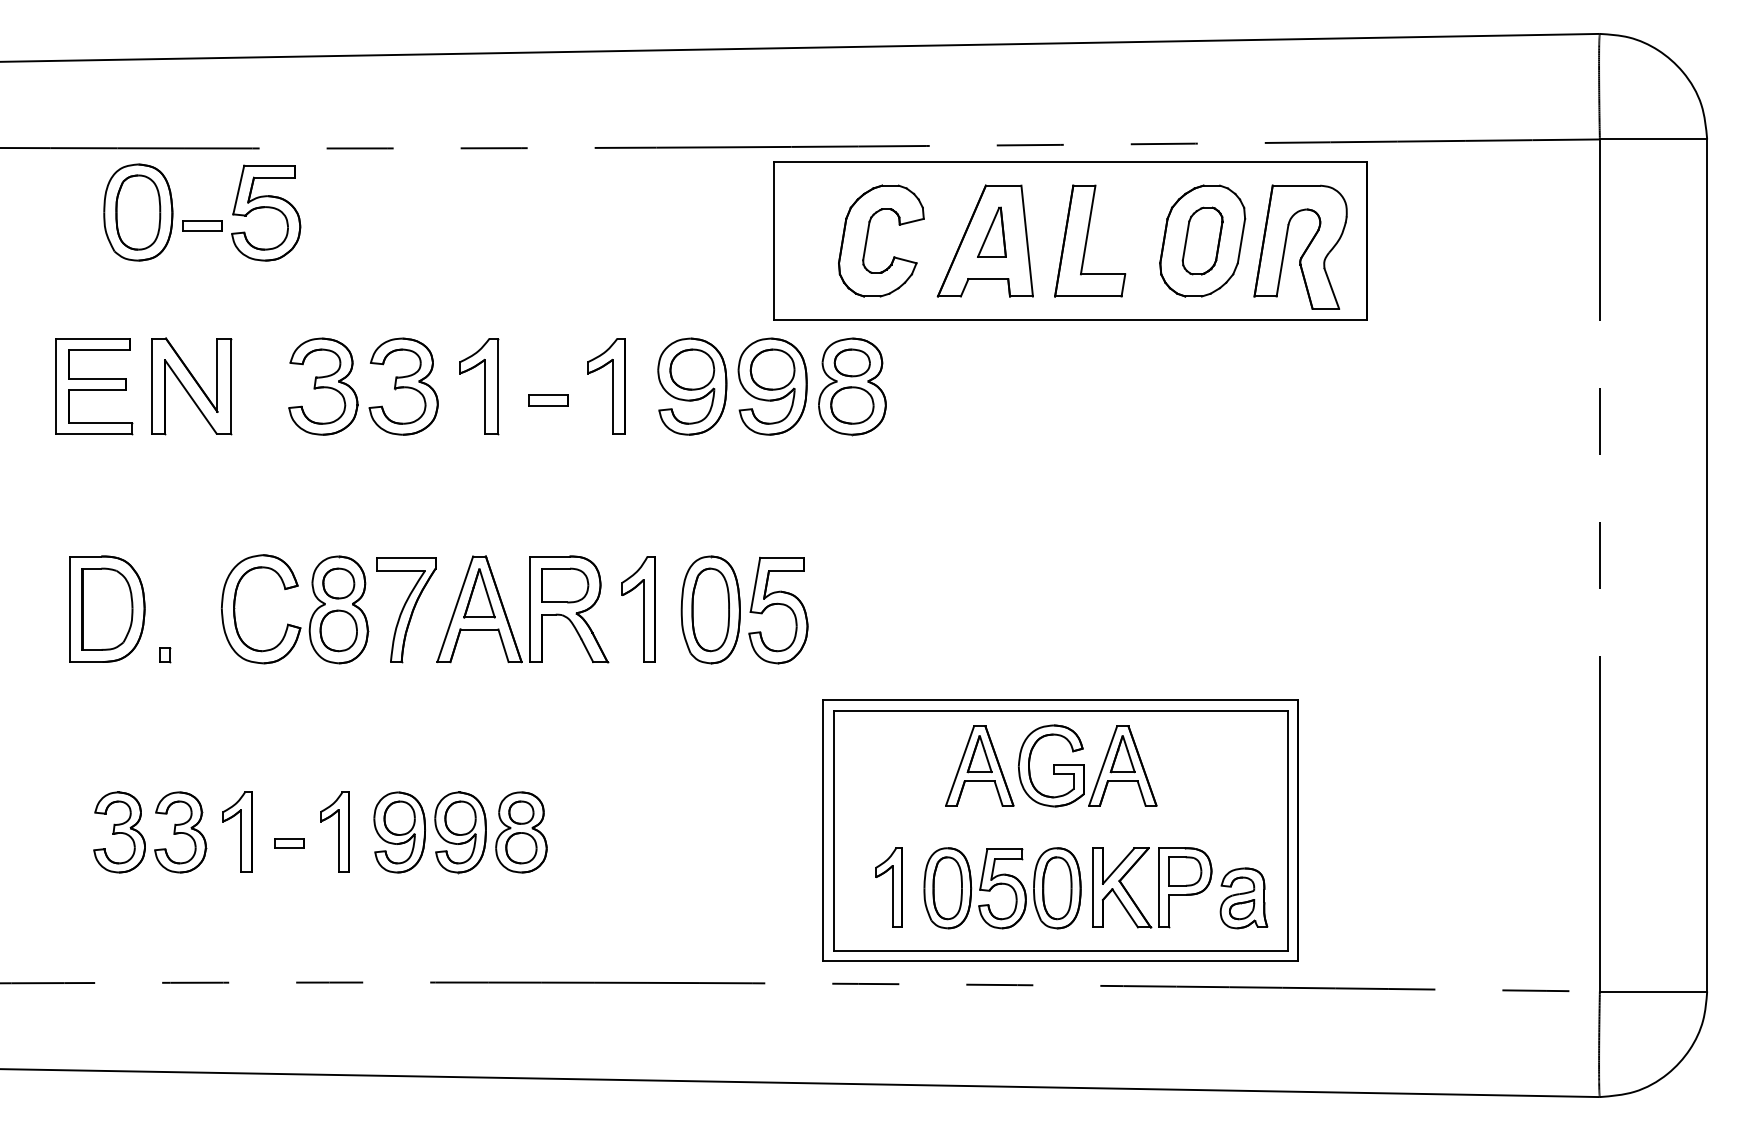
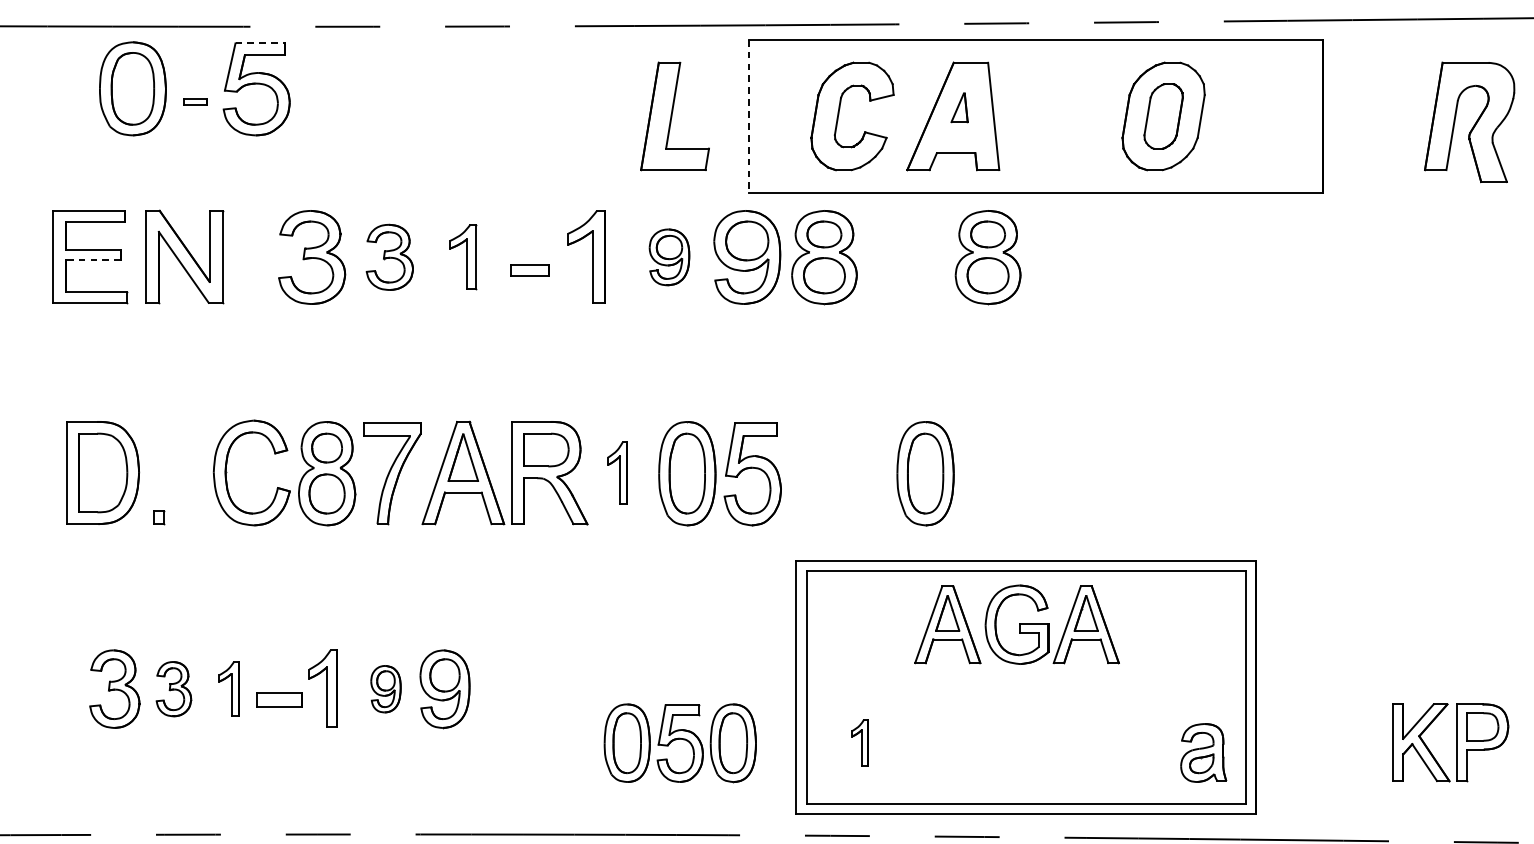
line: (269, 165) -> (259, 43), solid -> dashed
part: (202, 225) -> (195, 101), size x0.6
part: (991, 231) -> (959, 107), size x0.6
part: (1090, 240) -> (675, 115), moved
line: (774, 241) -> (749, 116), solid -> dashed
part: (1300, 246) -> (1469, 121), moved
part: (403, 386) -> (389, 257), size x0.7
part: (479, 386) -> (463, 257), size x0.7
part: (692, 386) -> (669, 257), size x0.6
part: (1021, 386) -> (988, 257), added
line: (97, 389) -> (93, 260), solid -> dashed
part: (638, 609) -> (617, 473), size x0.6
part: (956, 609) -> (925, 473), added
part: (237, 831) -> (228, 688), size x0.7
part: (180, 832) -> (173, 689), size x0.7
part: (399, 832) -> (385, 689), size x0.6
part: (521, 832) -> (504, 689), removed
part: (289, 843) -> (279, 699), size x1.6
part: (888, 887) -> (859, 742), size x0.6
part: (1152, 887) -> (1451, 742), moved
part: (1002, 888) -> (680, 743), moved

